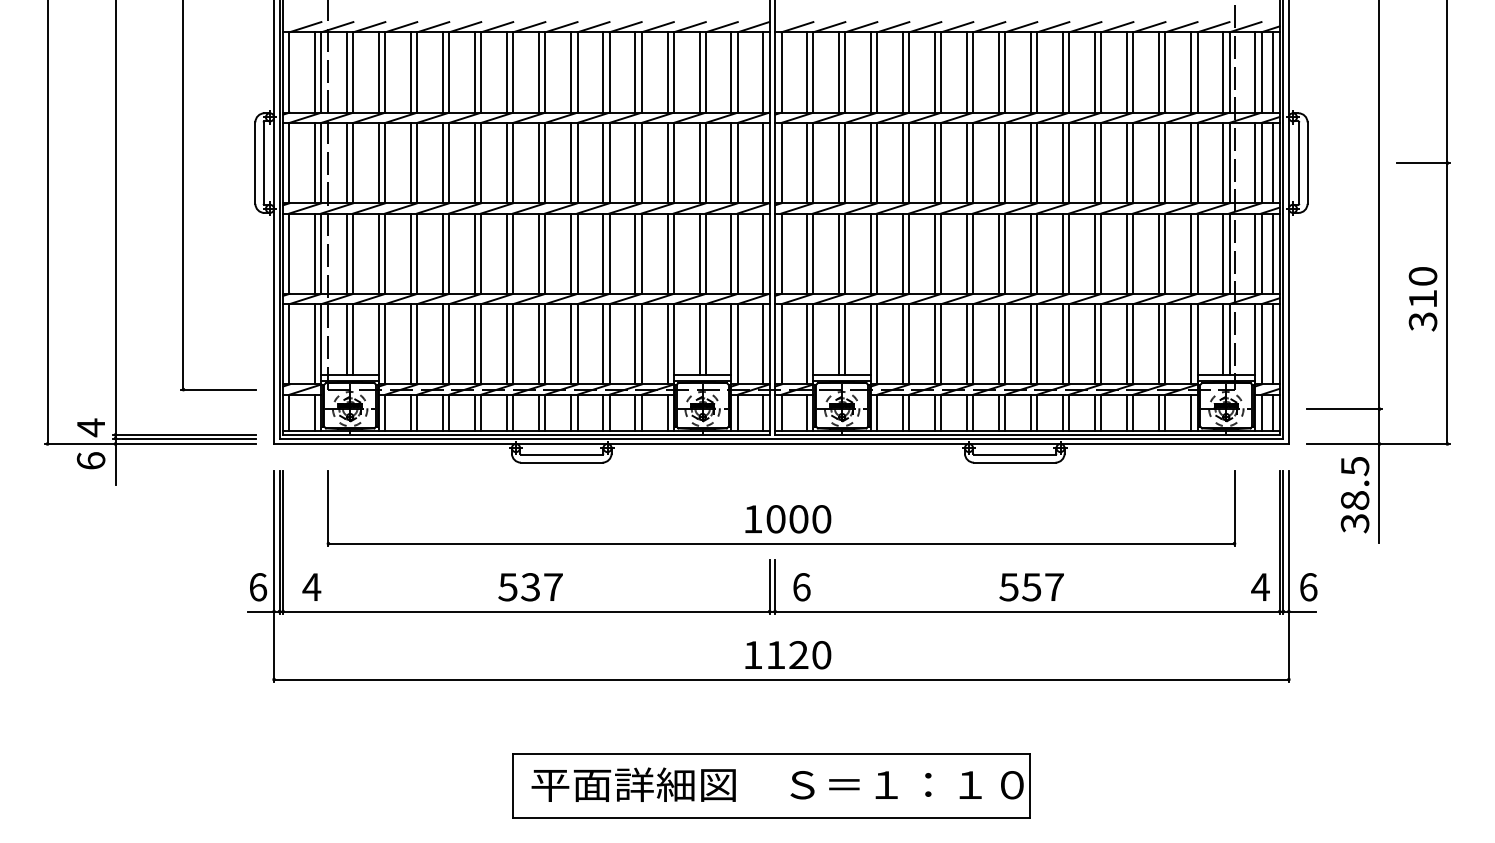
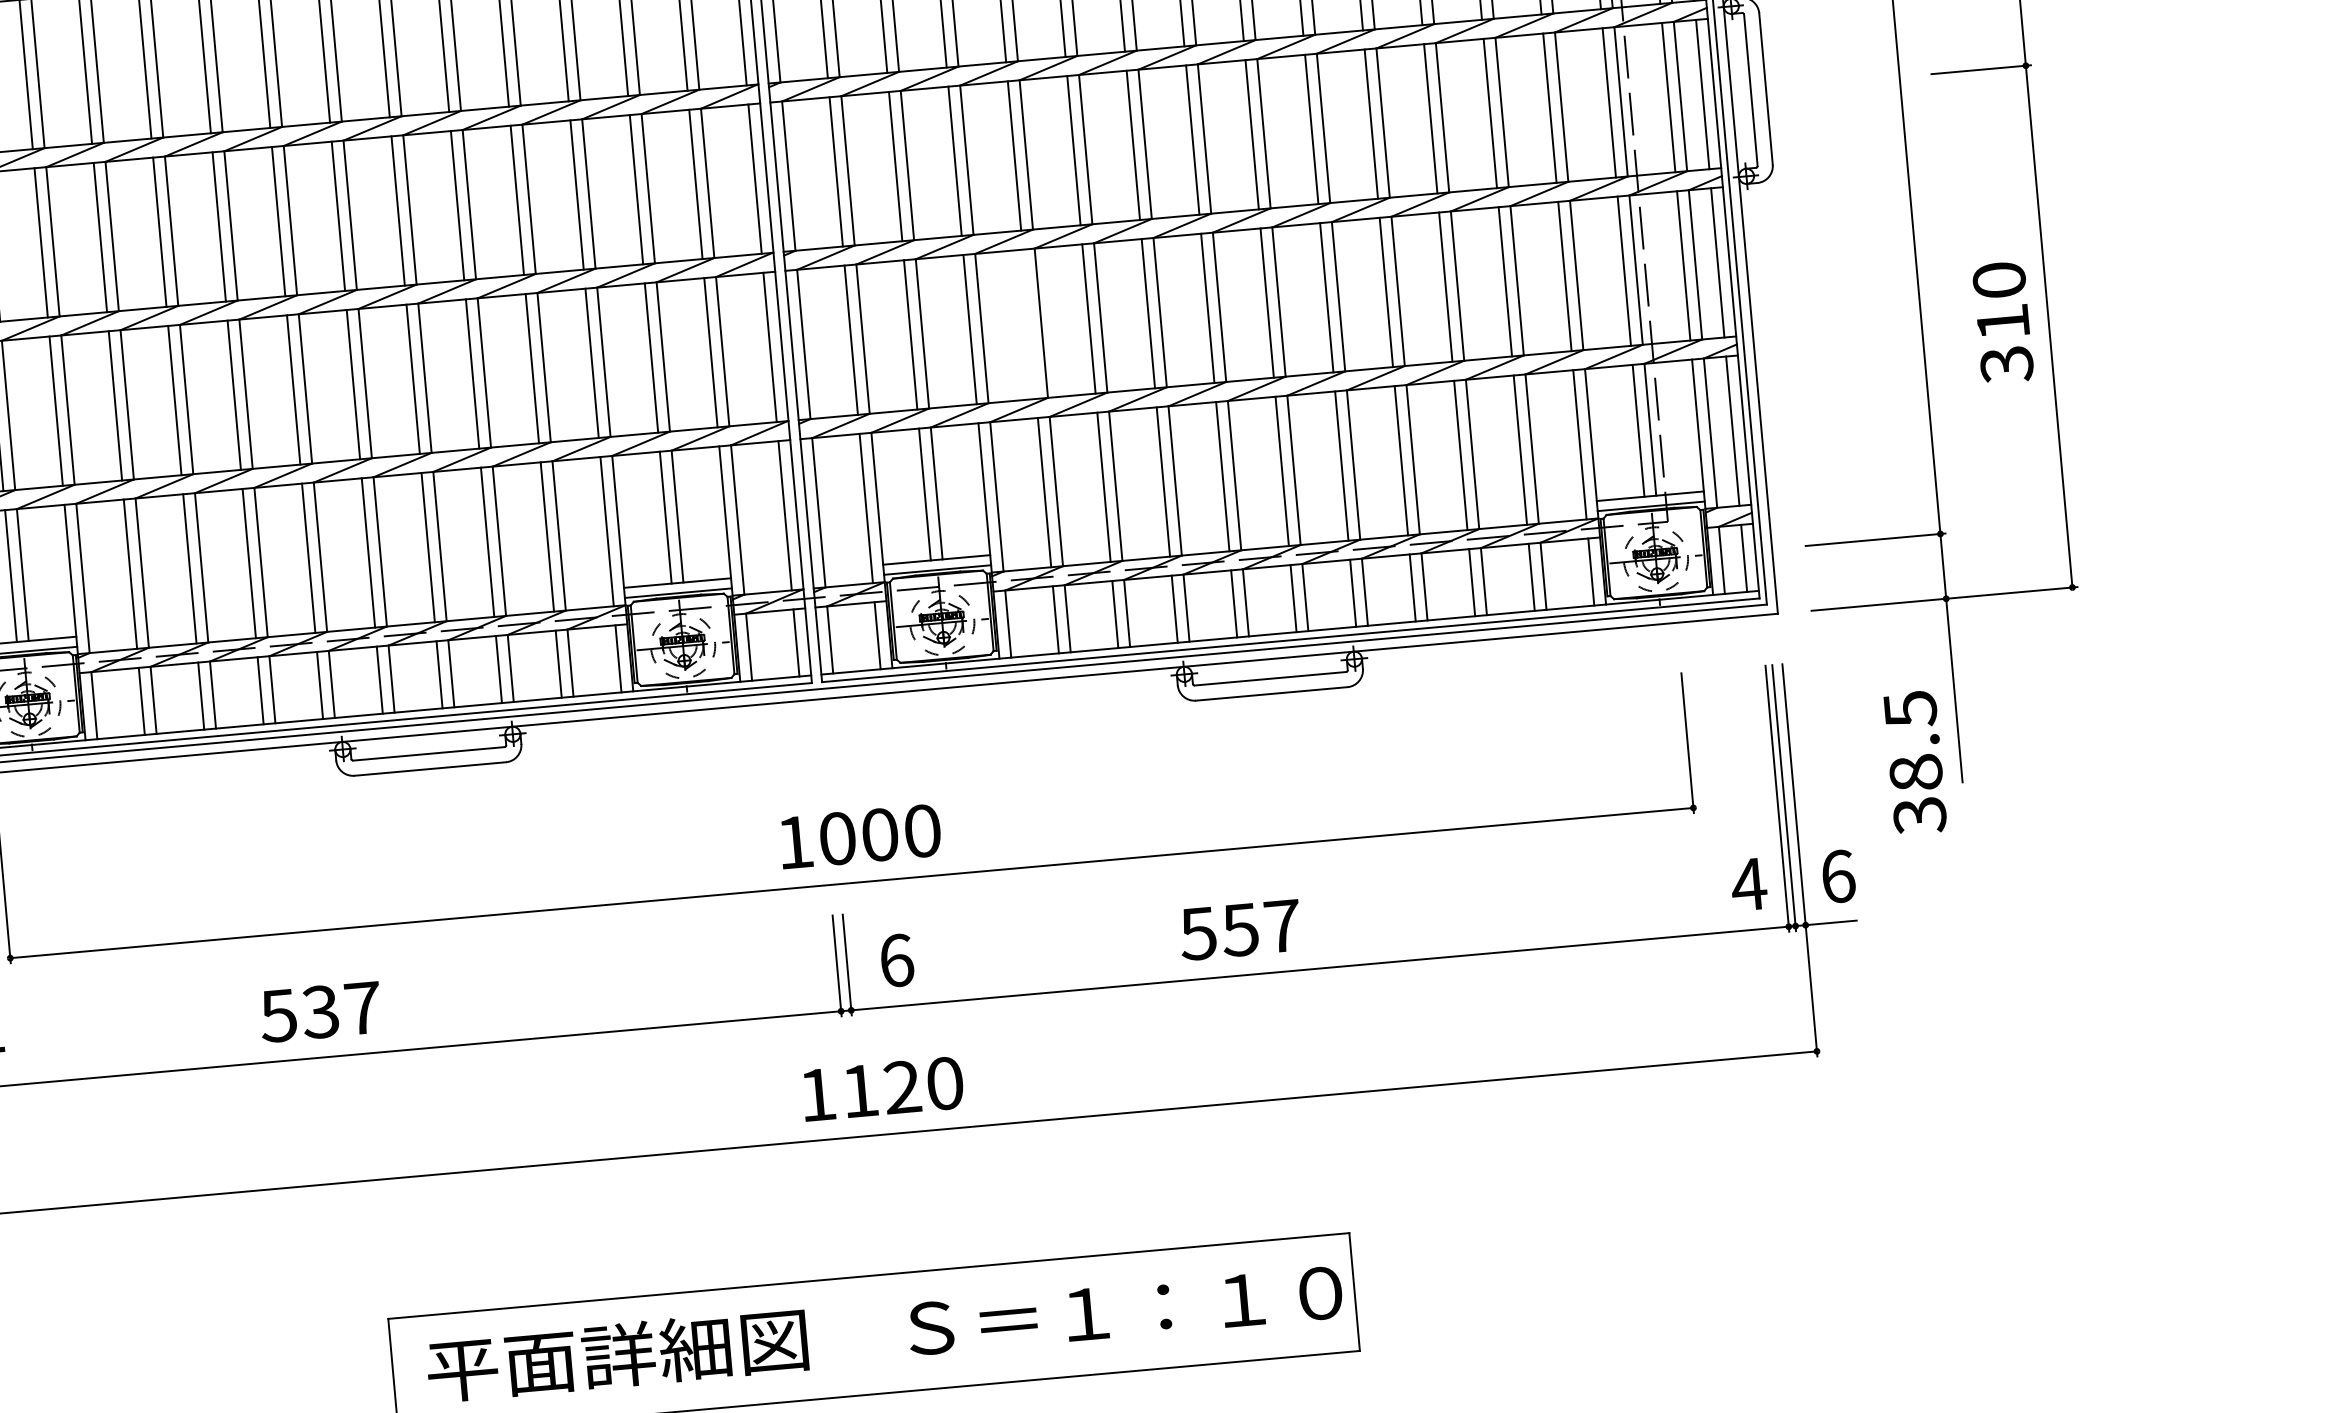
line: (902, 253) -> (1028, 323), removed
text: (1354, 495) -> (1914, 763), moved
text: (530, 587) -> (320, 1012), moved
text: (1031, 587) -> (1239, 930), moved

